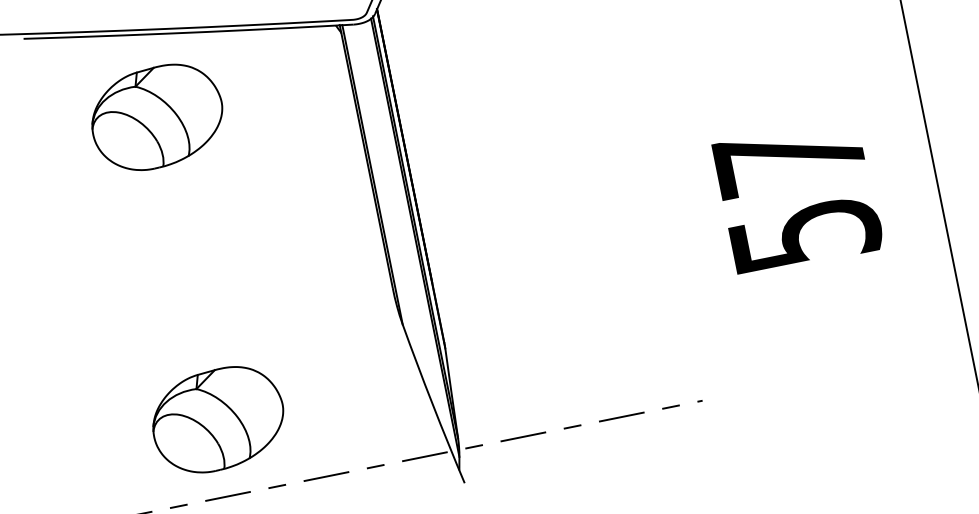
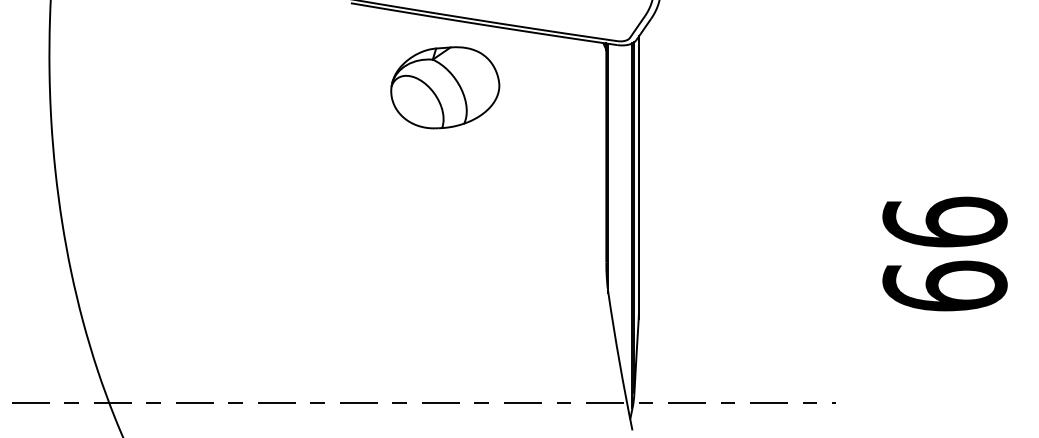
text: (796, 195) -> (944, 253), 57 -> 66
part: (218, 419) -> (445, 339), removed

